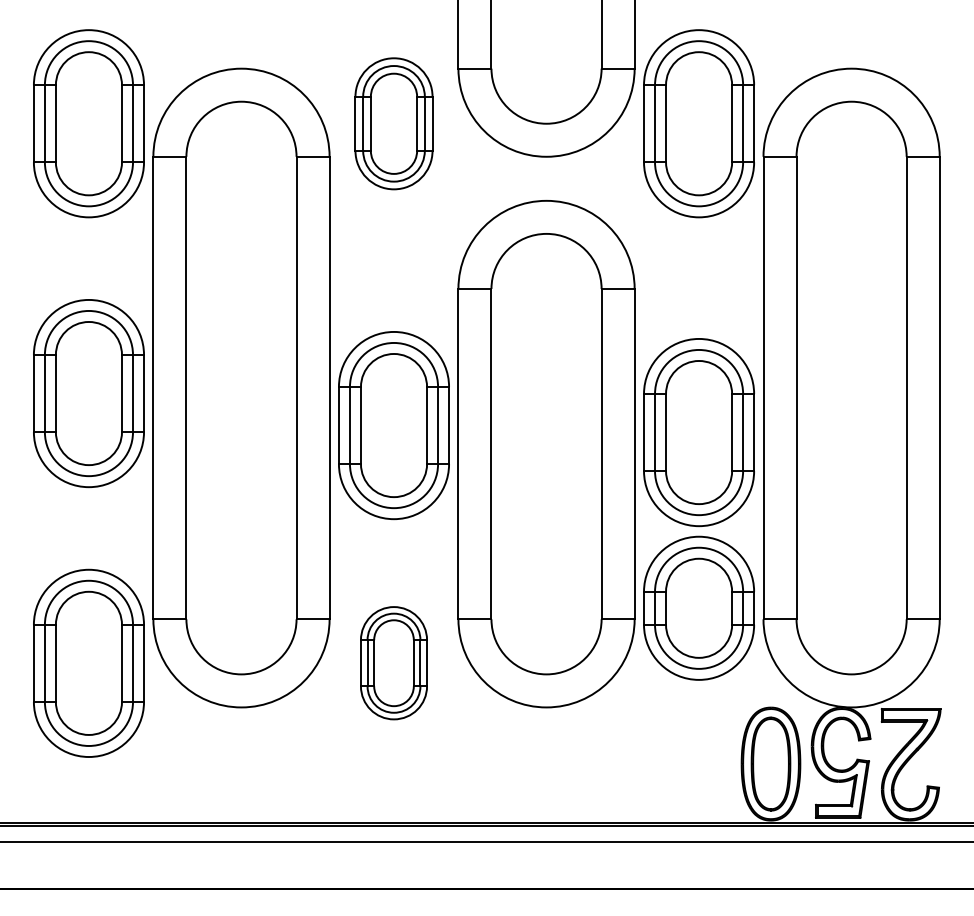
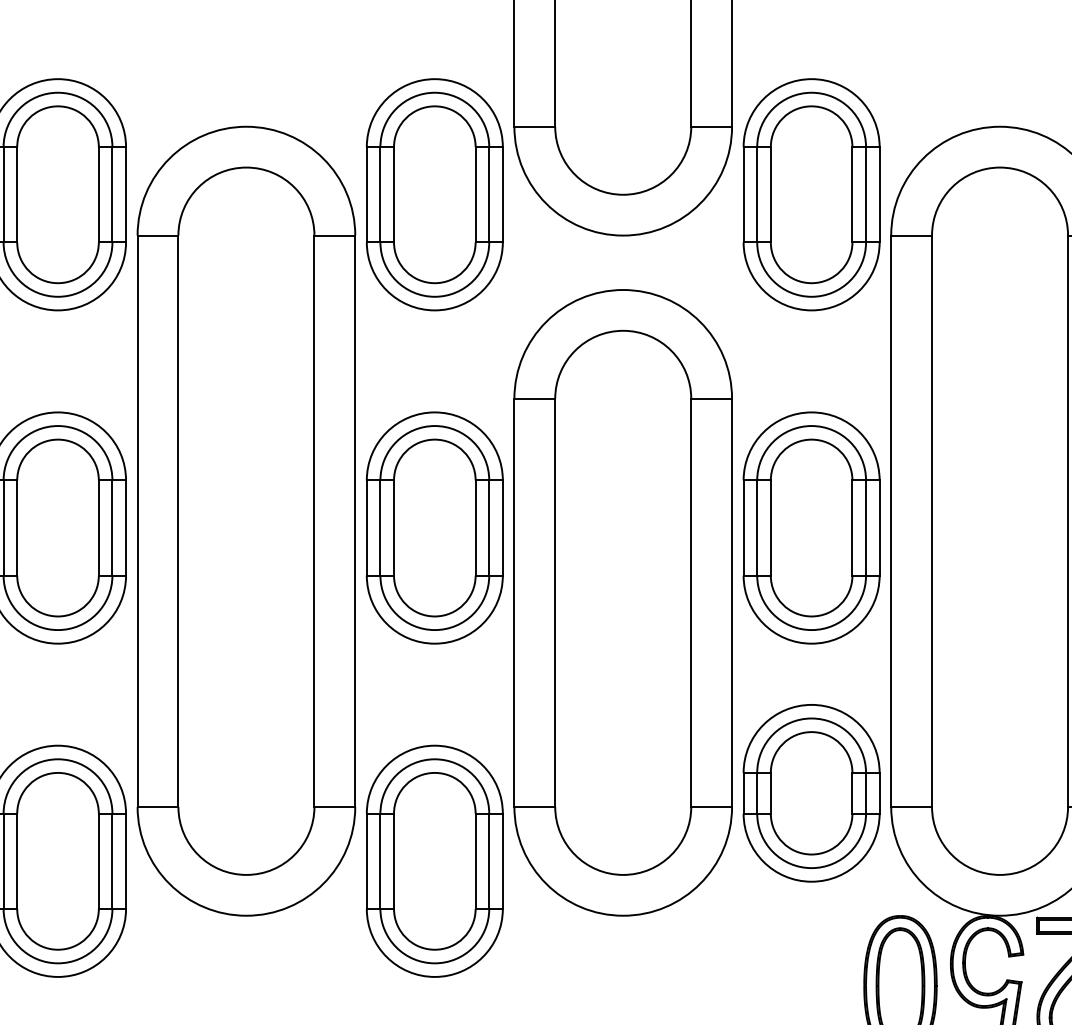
part: (393, 123) -> (434, 194), size x1.43
part: (393, 425) -> (434, 527), moved
part: (698, 432) -> (810, 527), moved
part: (393, 662) -> (434, 860), size x1.67

